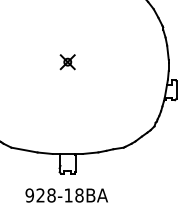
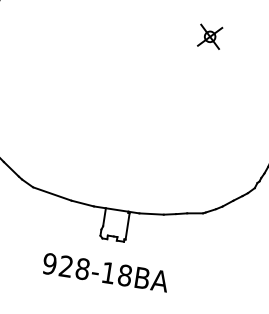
part: (67, 62) -> (209, 37), moved

